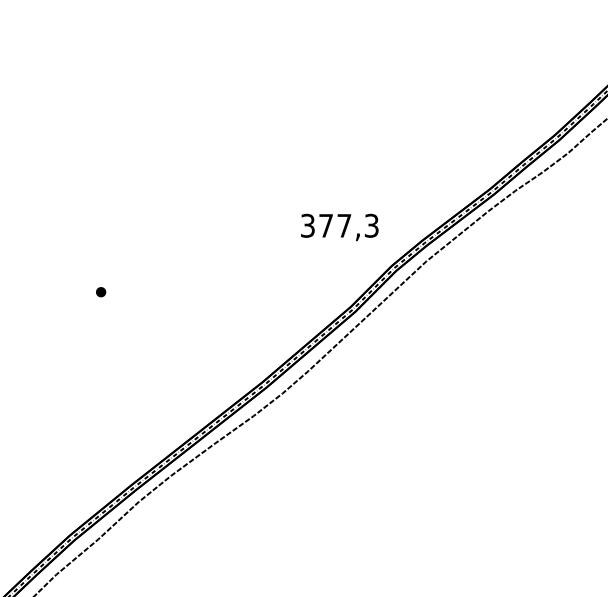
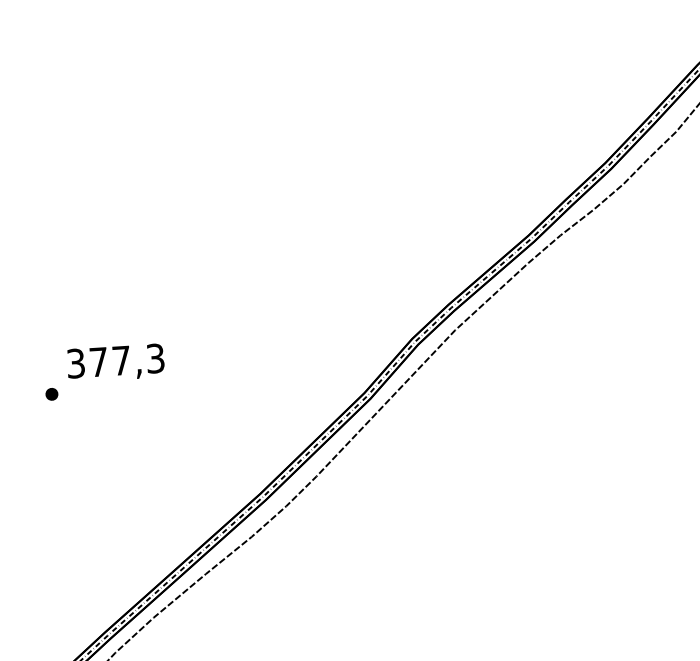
text: (339, 227) -> (115, 363), moved

